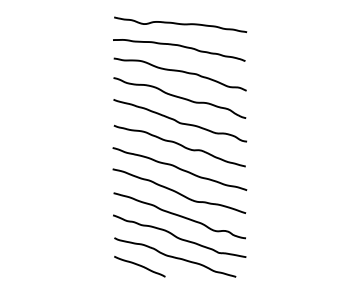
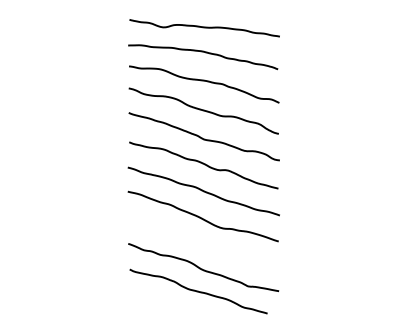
curve: (179, 215) -> (203, 244), removed
curve: (139, 266) -> (158, 301), removed

